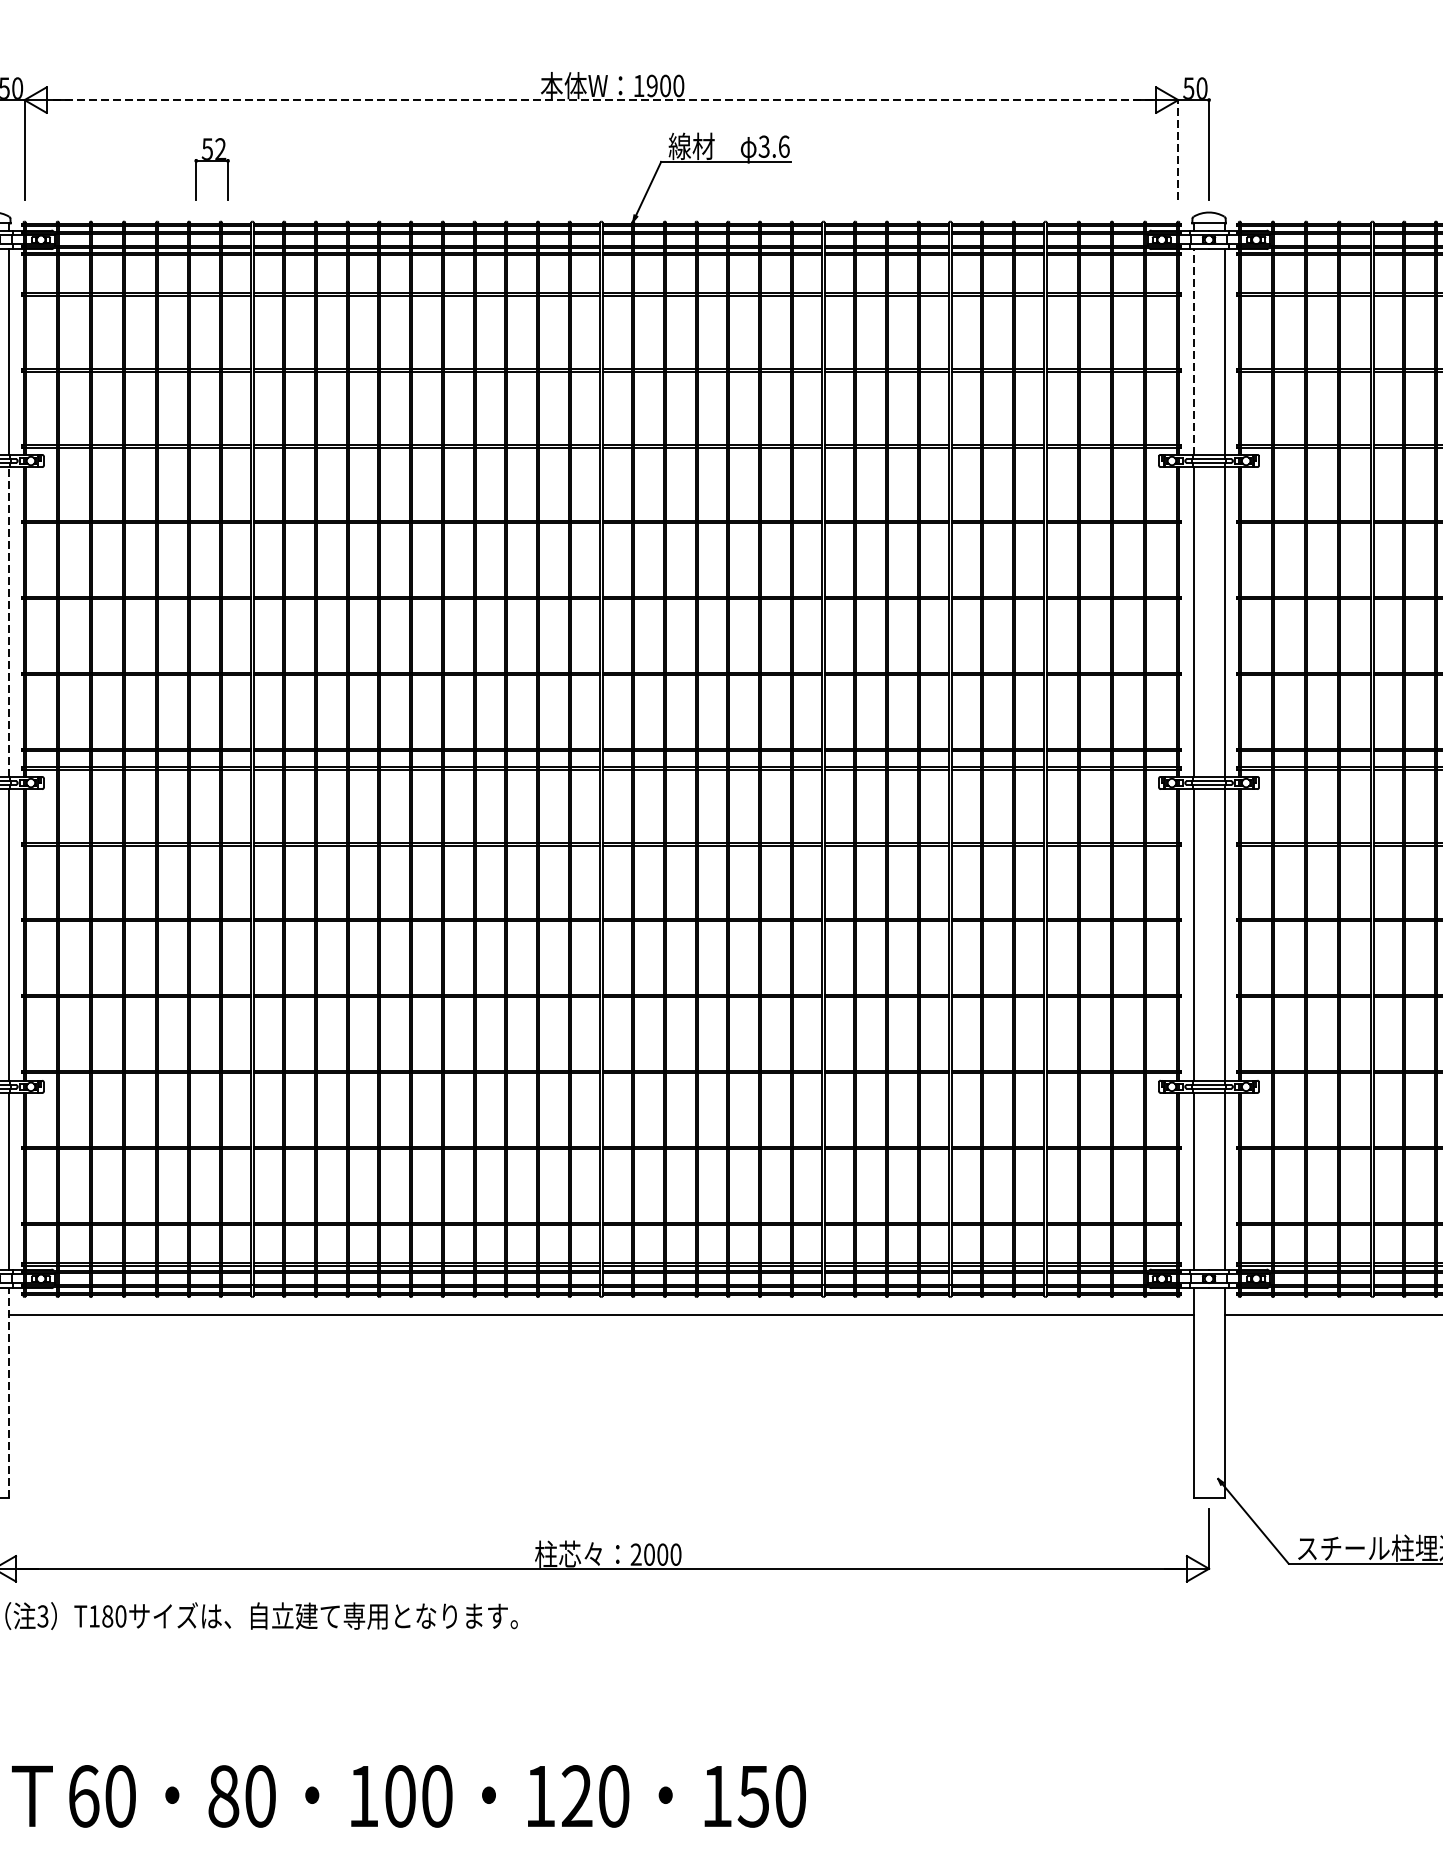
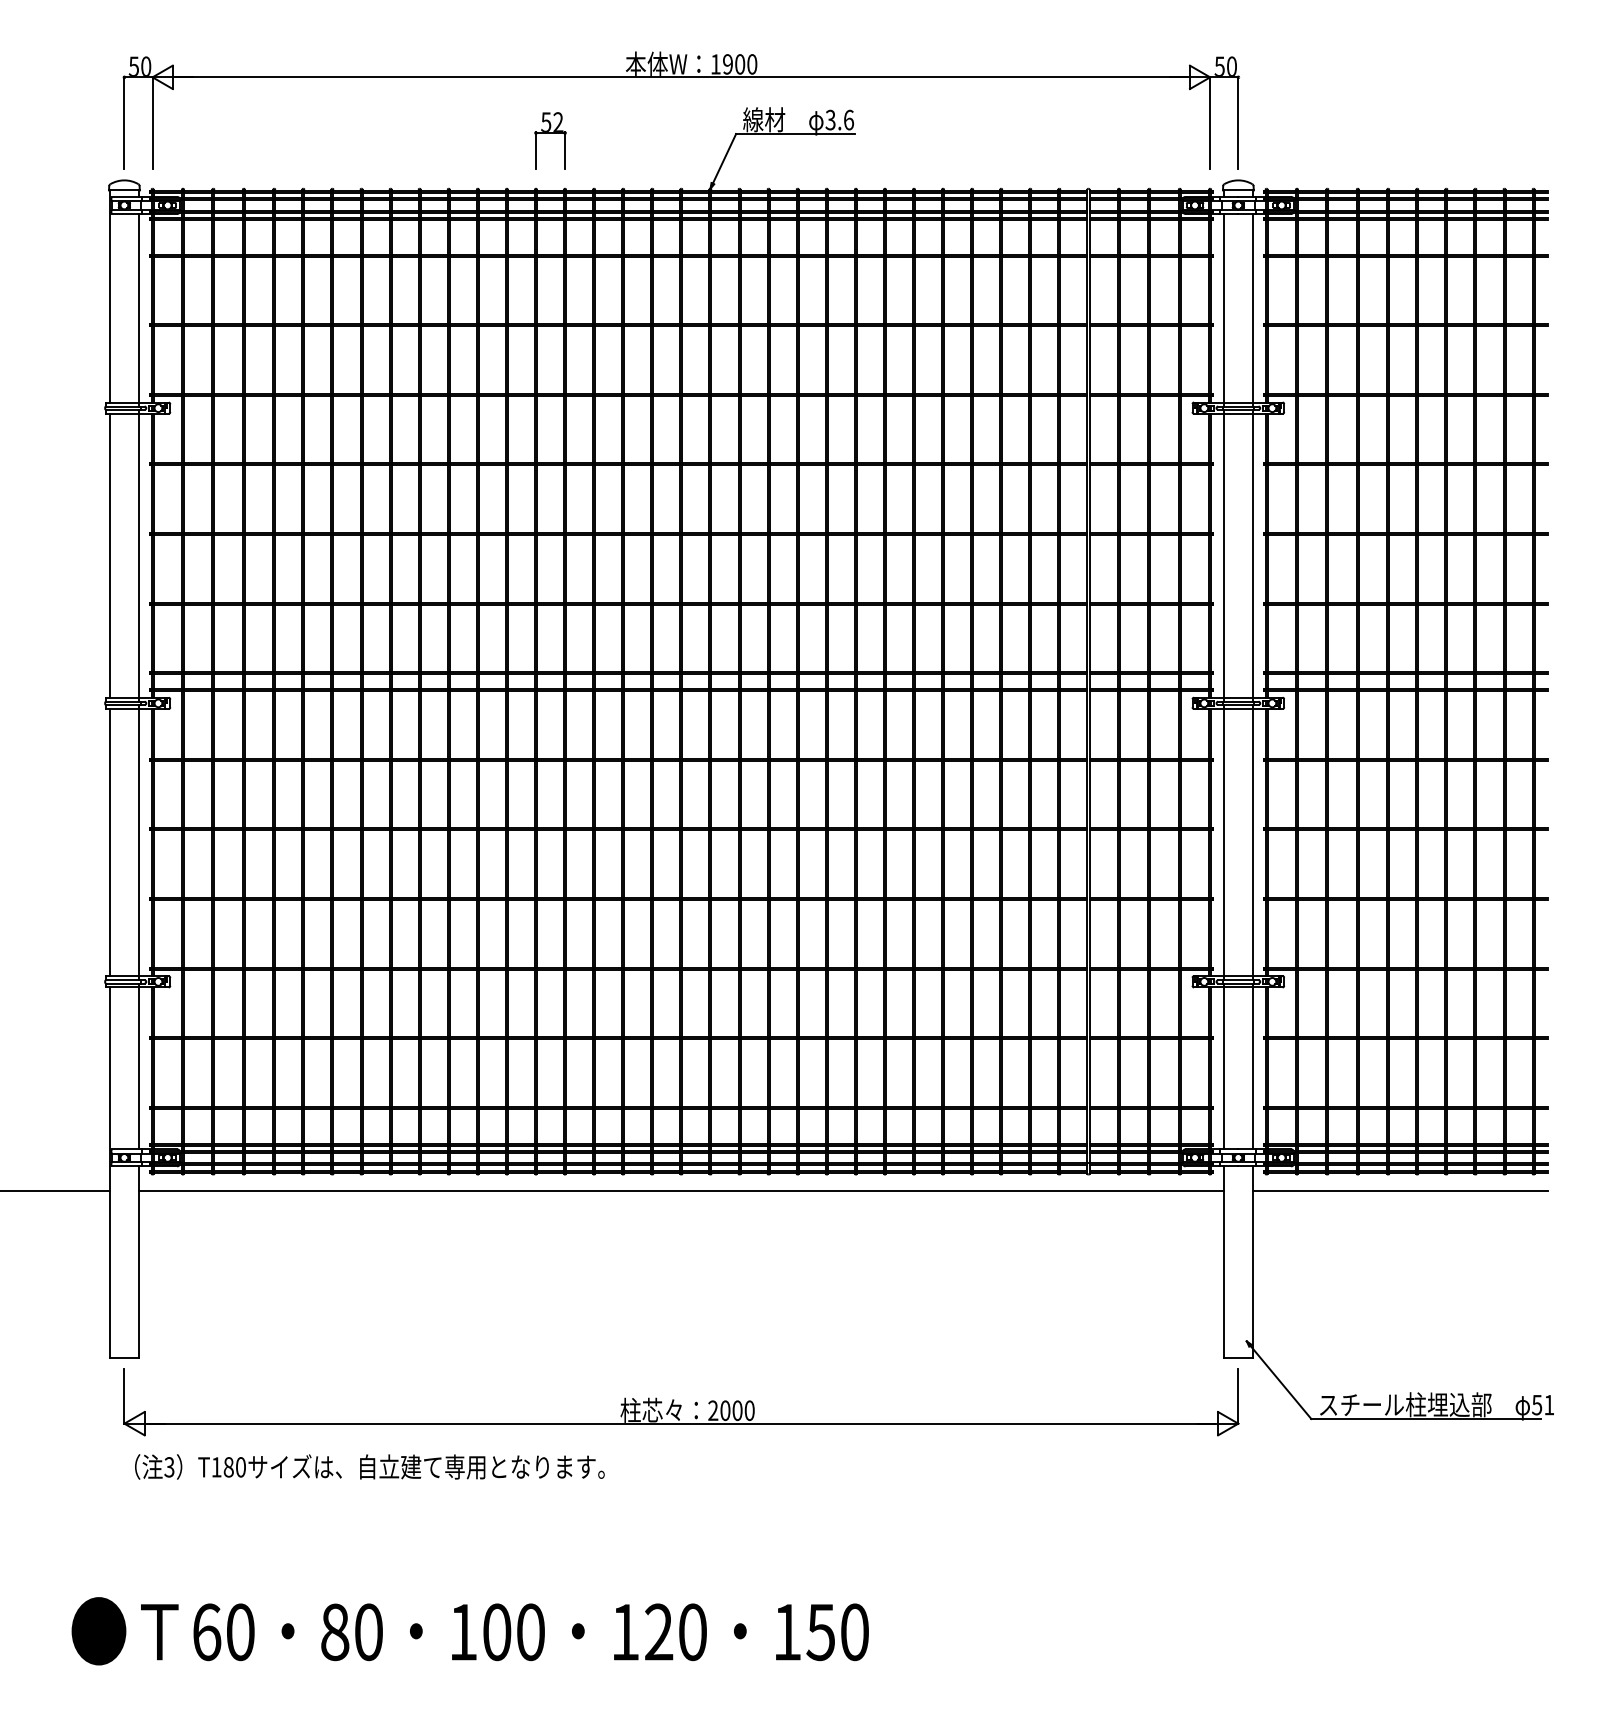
line: (600, 100) -> (680, 77), dashed -> solid
line: (1178, 149) -> (1210, 122), dashed -> solid
part: (212, 161) -> (550, 133), moved
line: (1193, 351) -> (1224, 307), dashed -> solid
line: (9, 621) -> (138, 555), dashed -> solid
line: (9, 1392) -> (138, 1262), dashed -> solid

